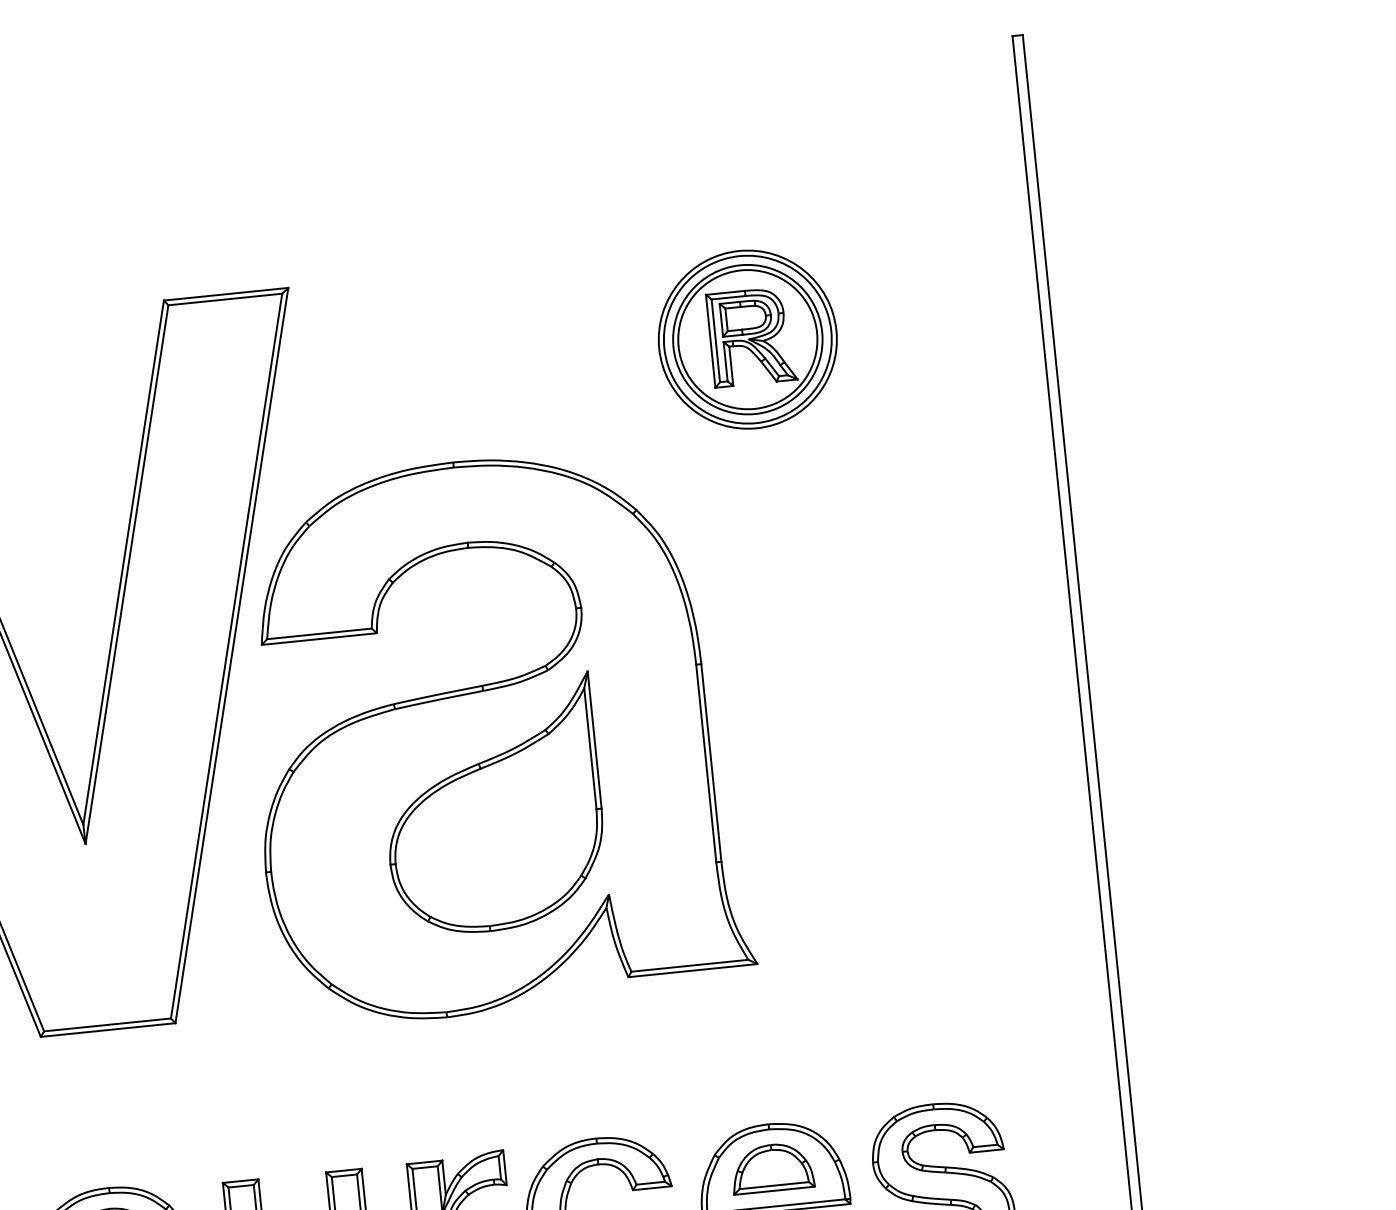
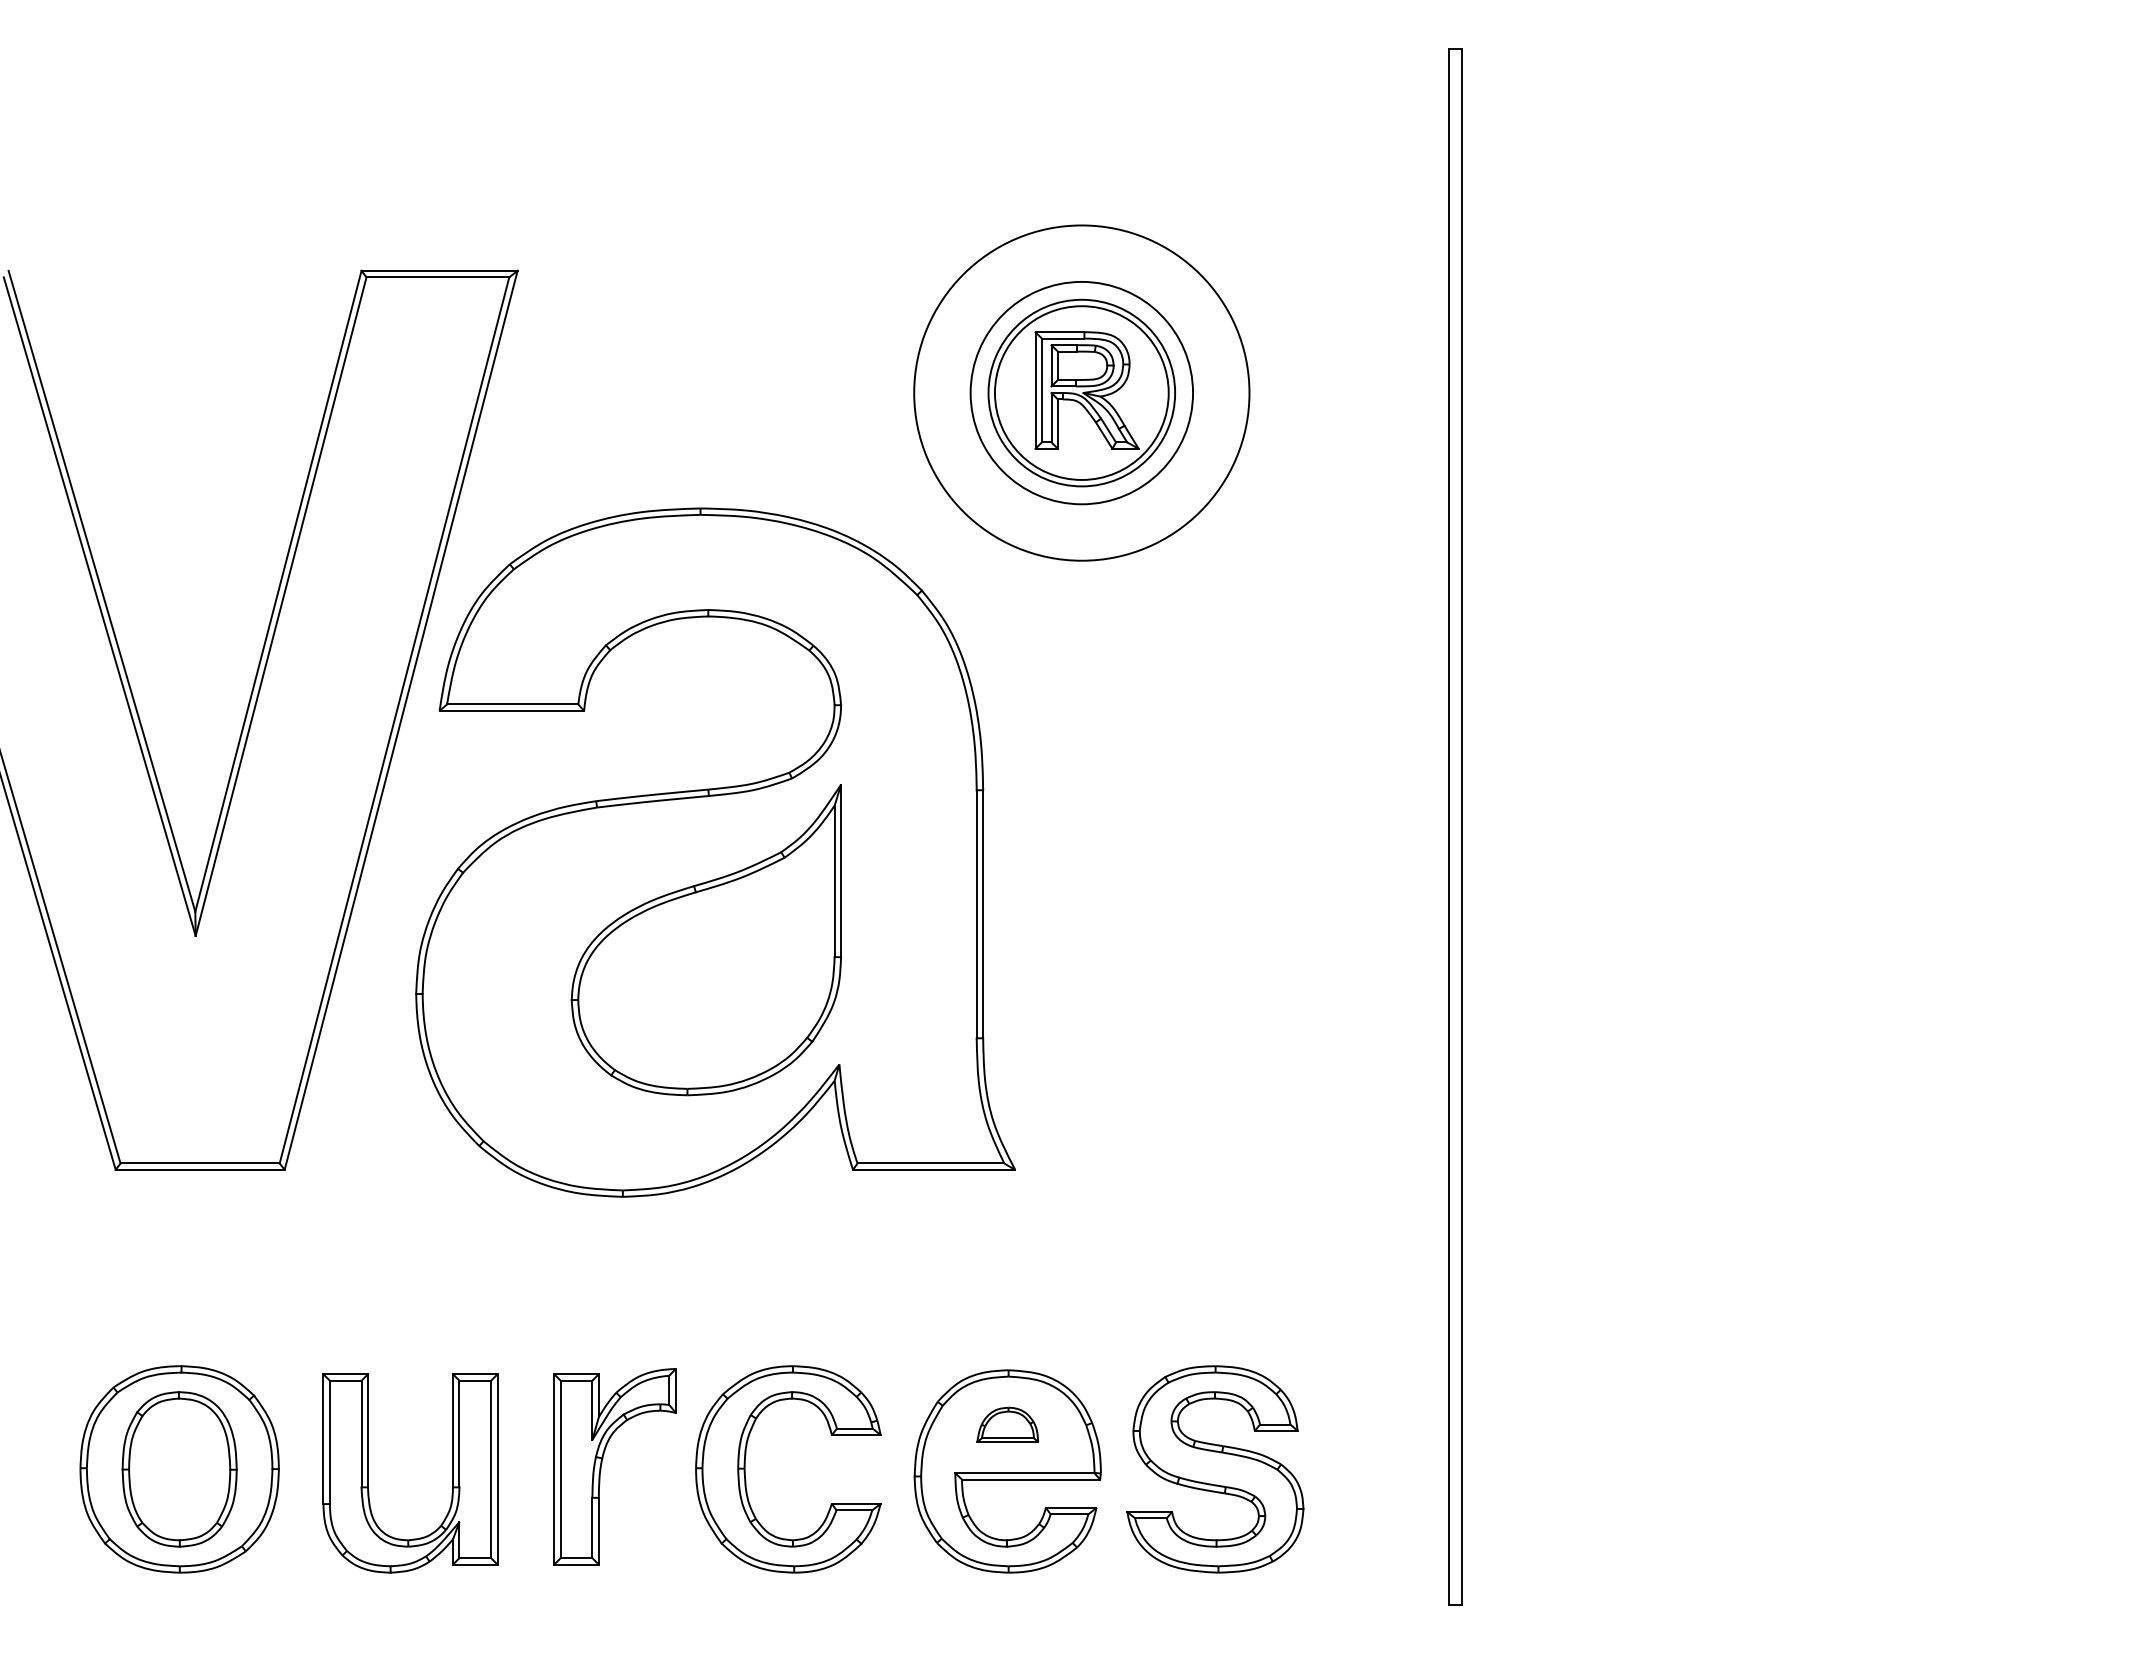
circle: (747, 339) -> (1081, 392), size x1.6
part: (772, 1167) -> (1007, 1424), size x0.6

